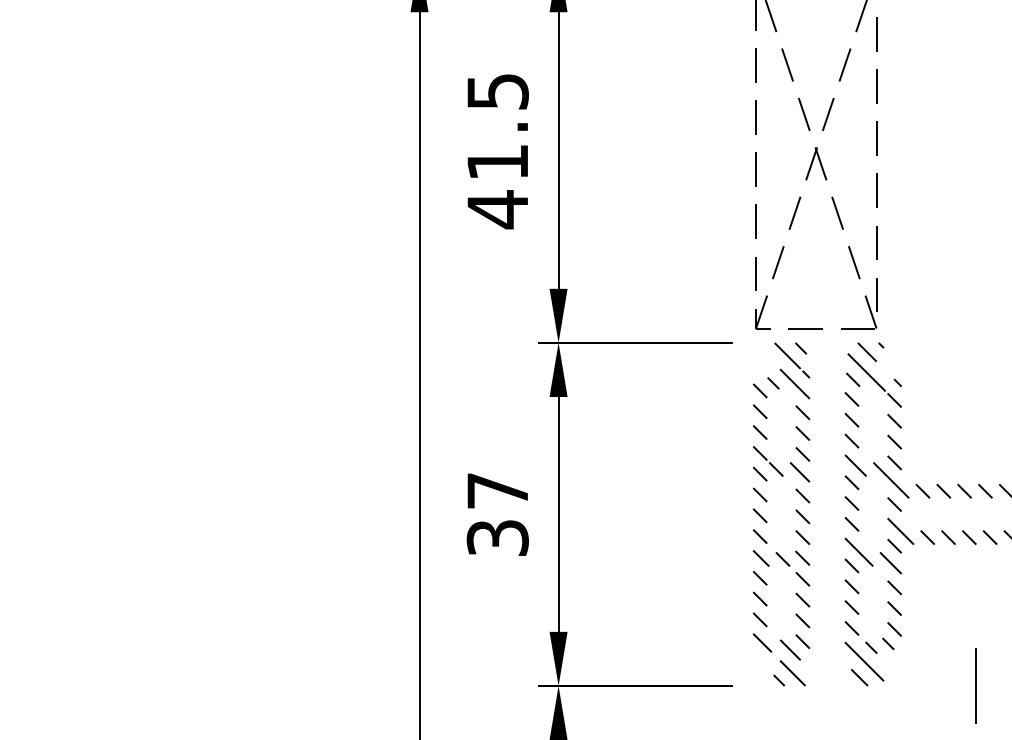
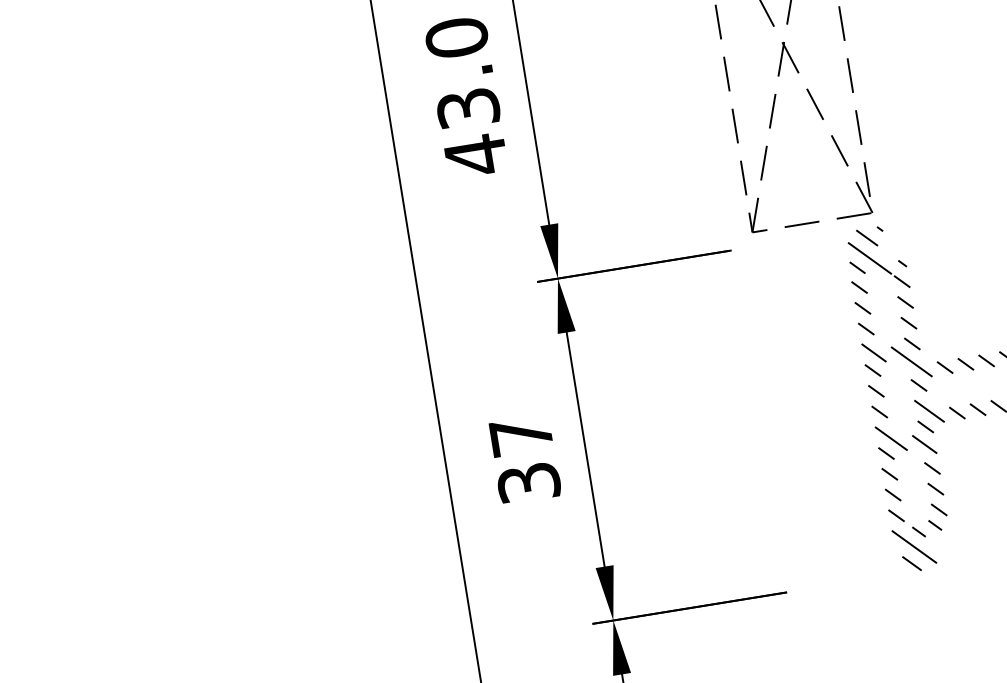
text: (497, 126) -> (462, 72), 41.5 -> 43.0
part: (795, 510) -> (821, 407), removed

